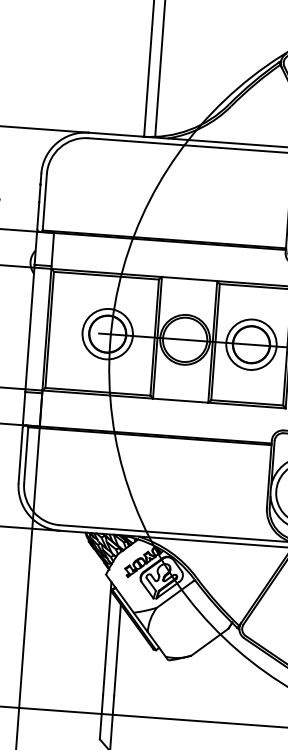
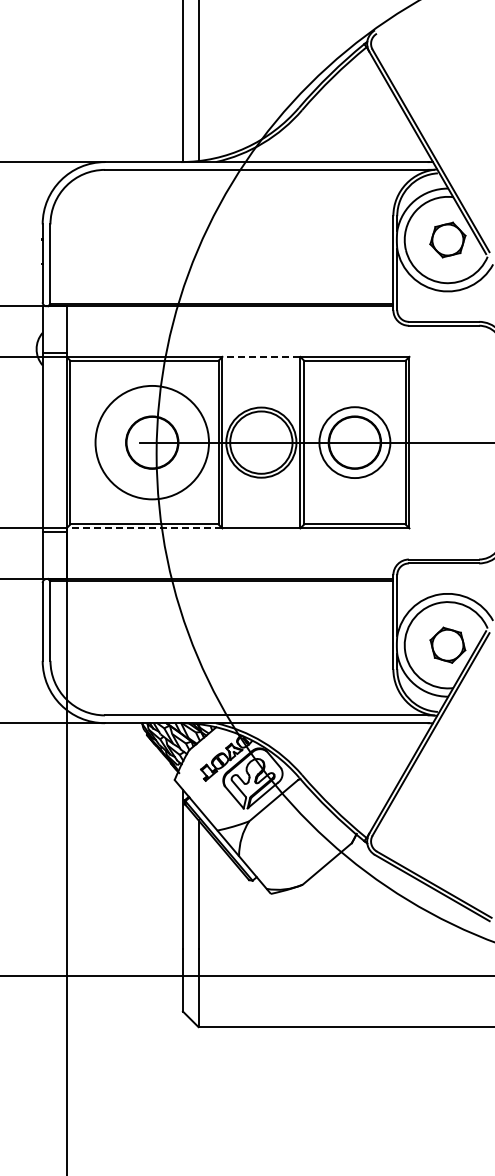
line: (189, 278) -> (261, 356), solid -> dashed
circle: (107, 334) -> (151, 442), size x1.6
line: (97, 394) -> (144, 528), solid -> dashed

